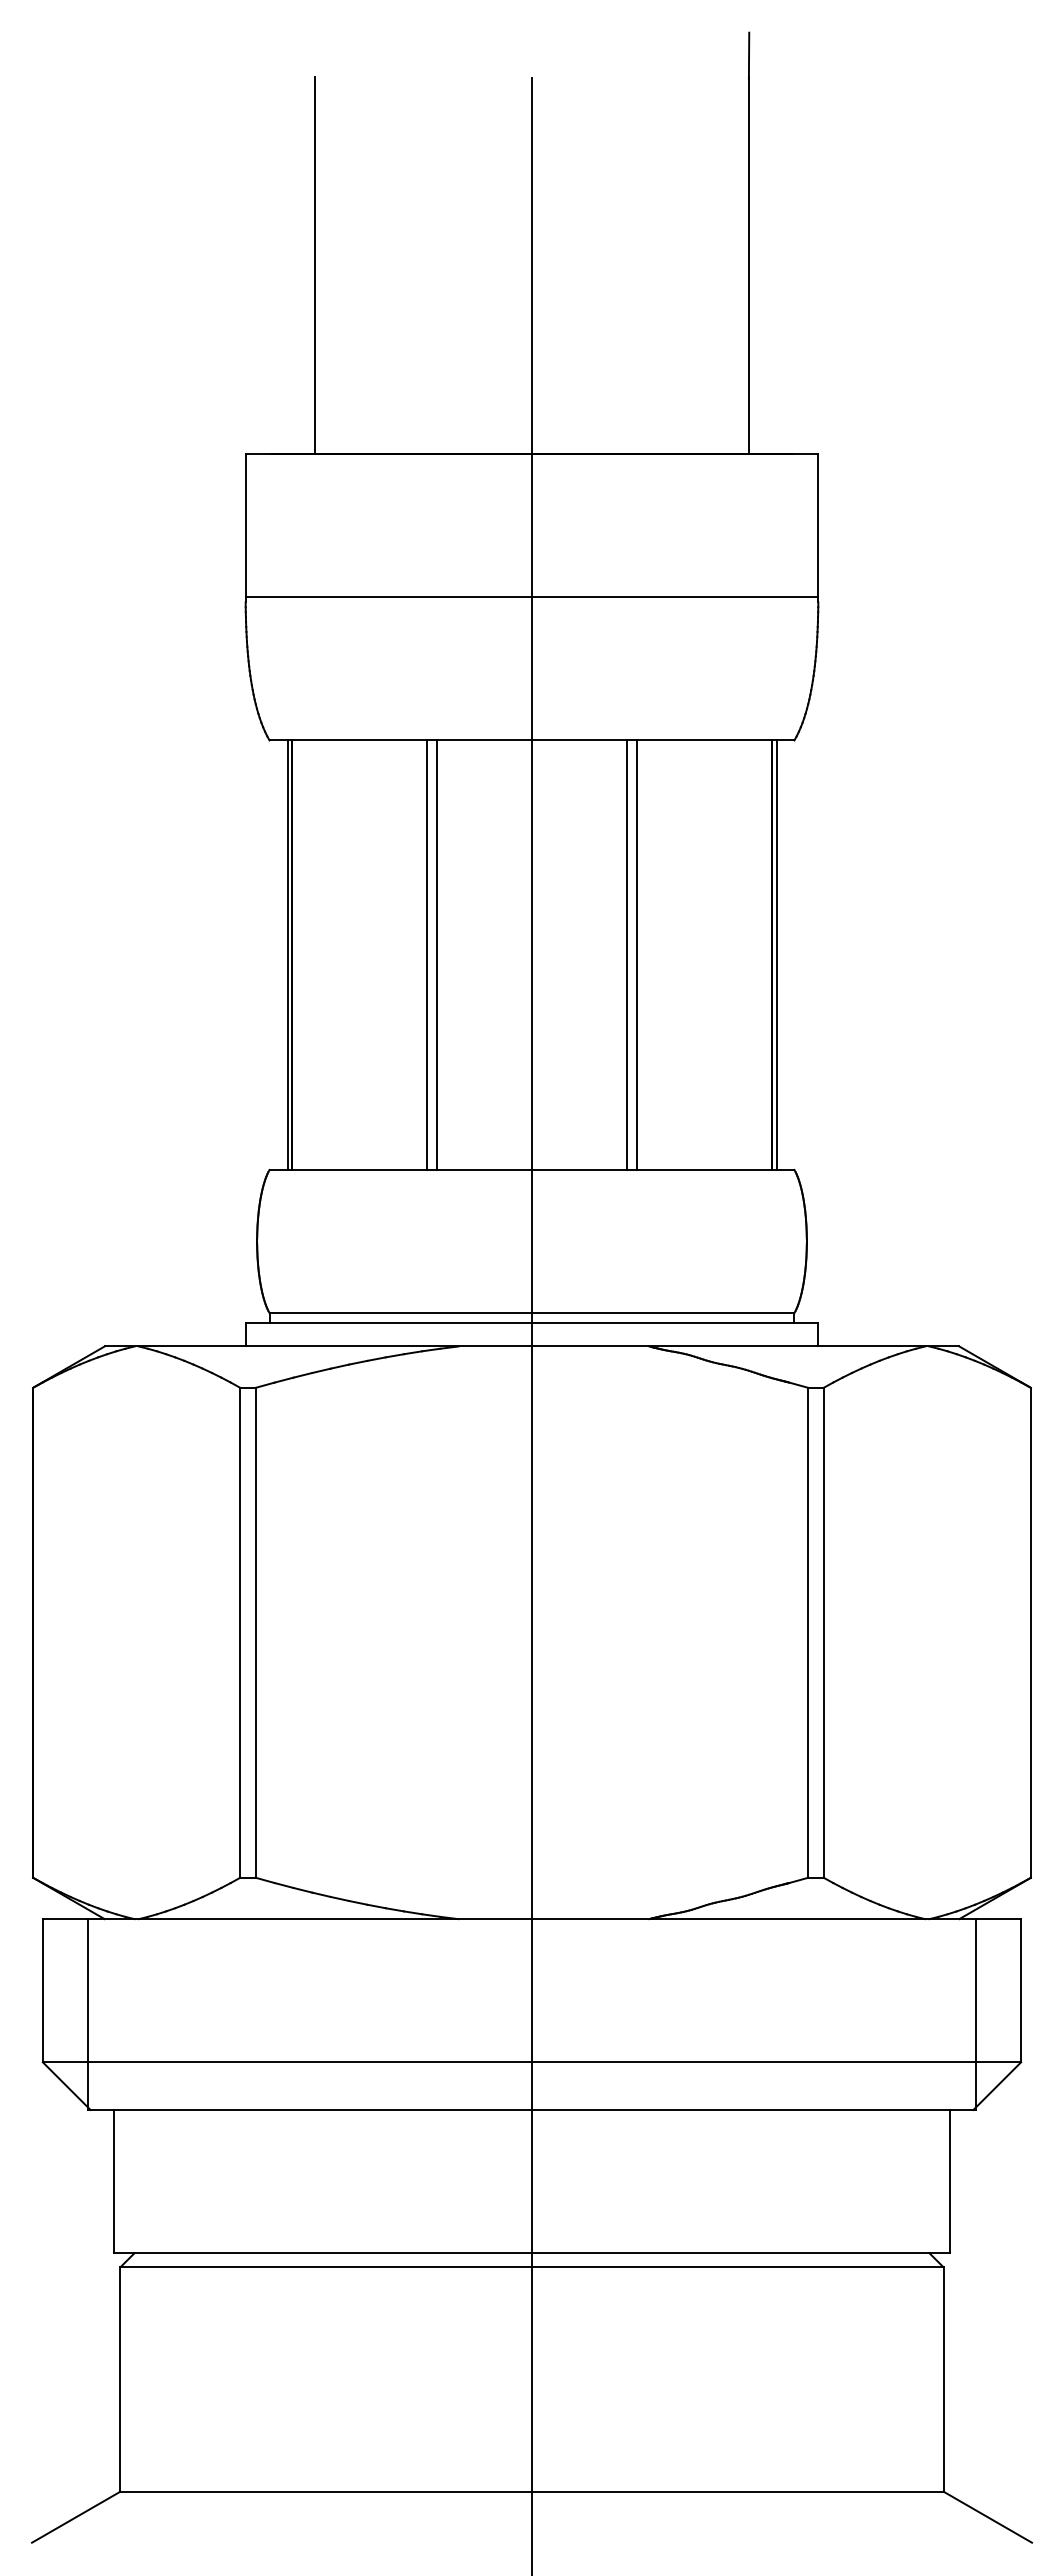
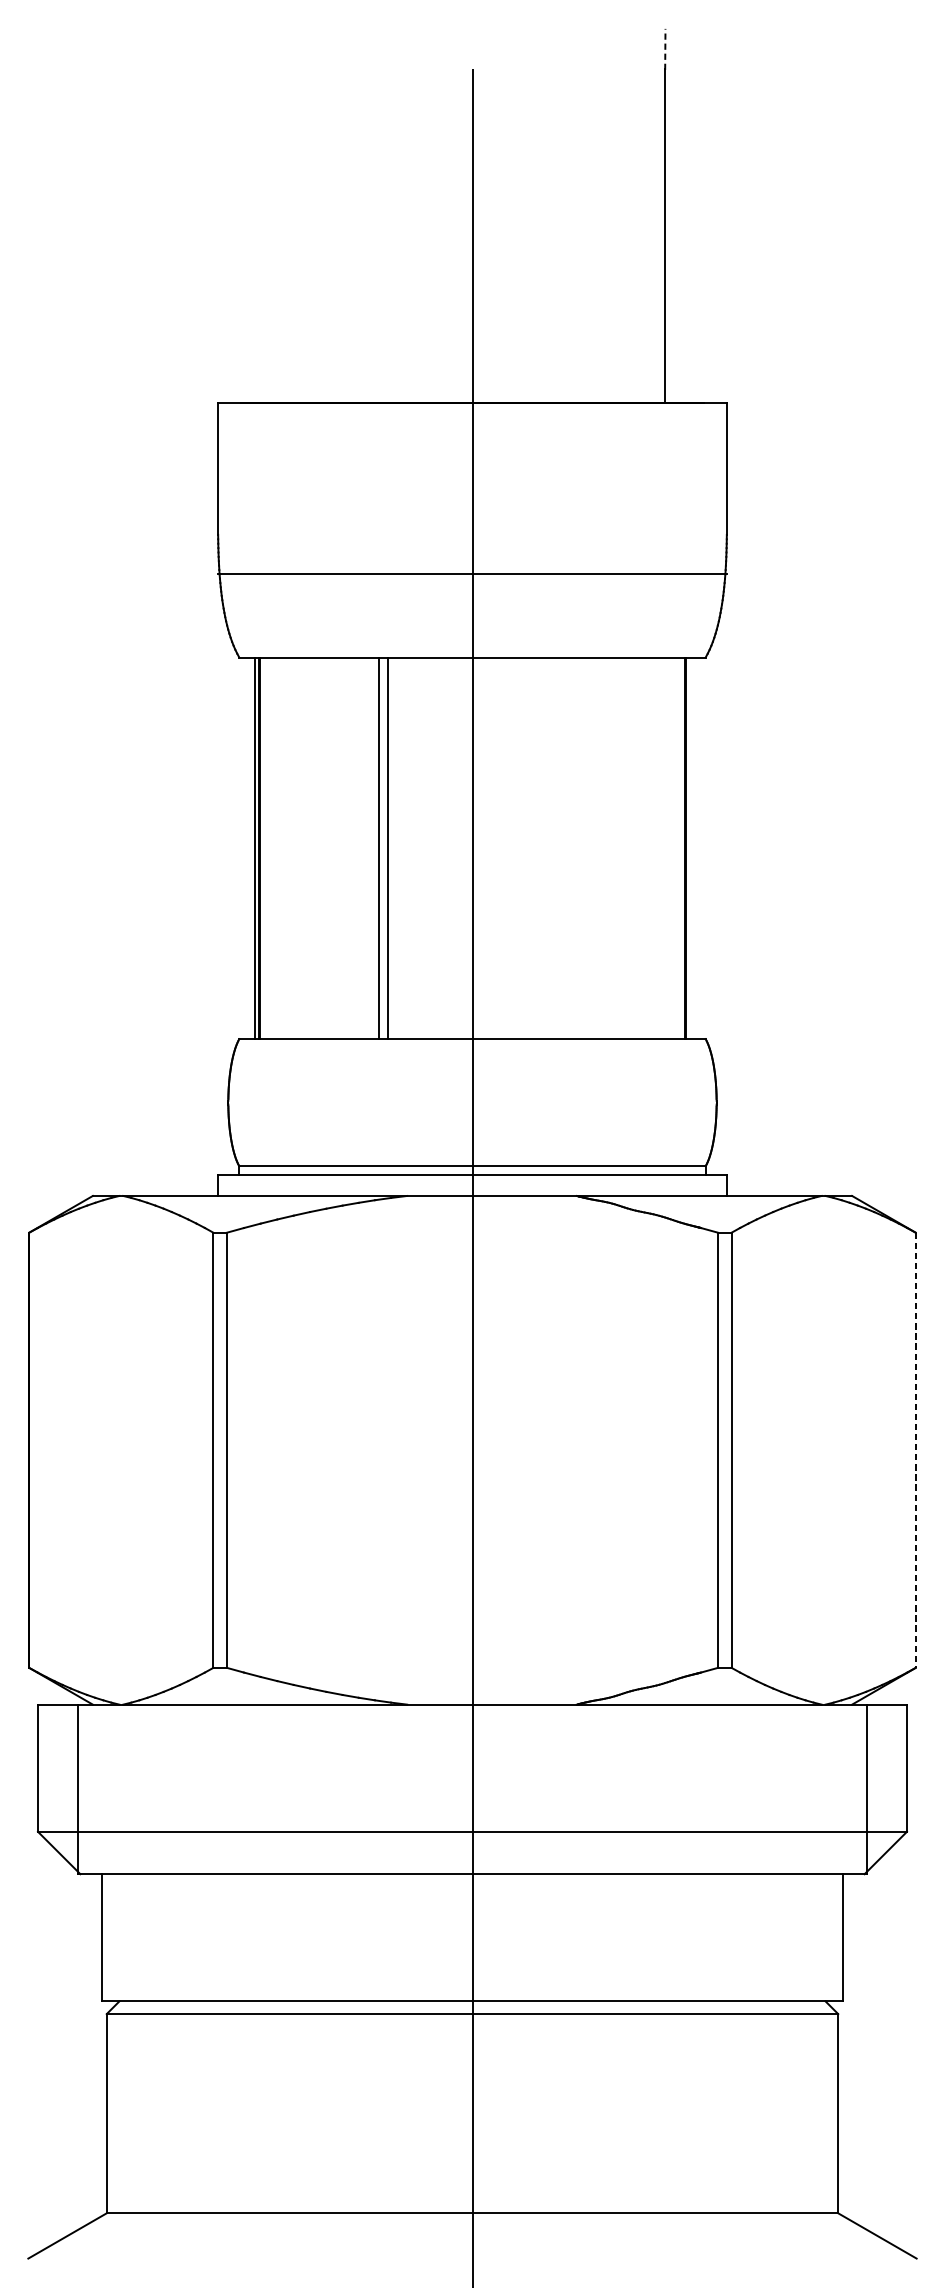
line: (749, 55) -> (665, 49), solid -> dashed
line: (315, 265) -> (280, 235), removed
line: (531, 597) -> (472, 574), moved
line: (627, 954) -> (557, 847), removed
line: (637, 954) -> (566, 847), removed
line: (776, 954) -> (689, 847), removed
line: (1030, 1632) -> (915, 1450), solid -> dashed

